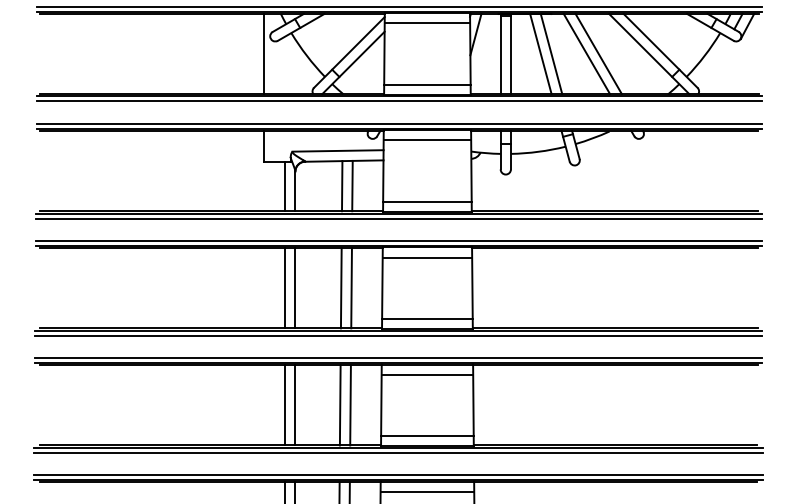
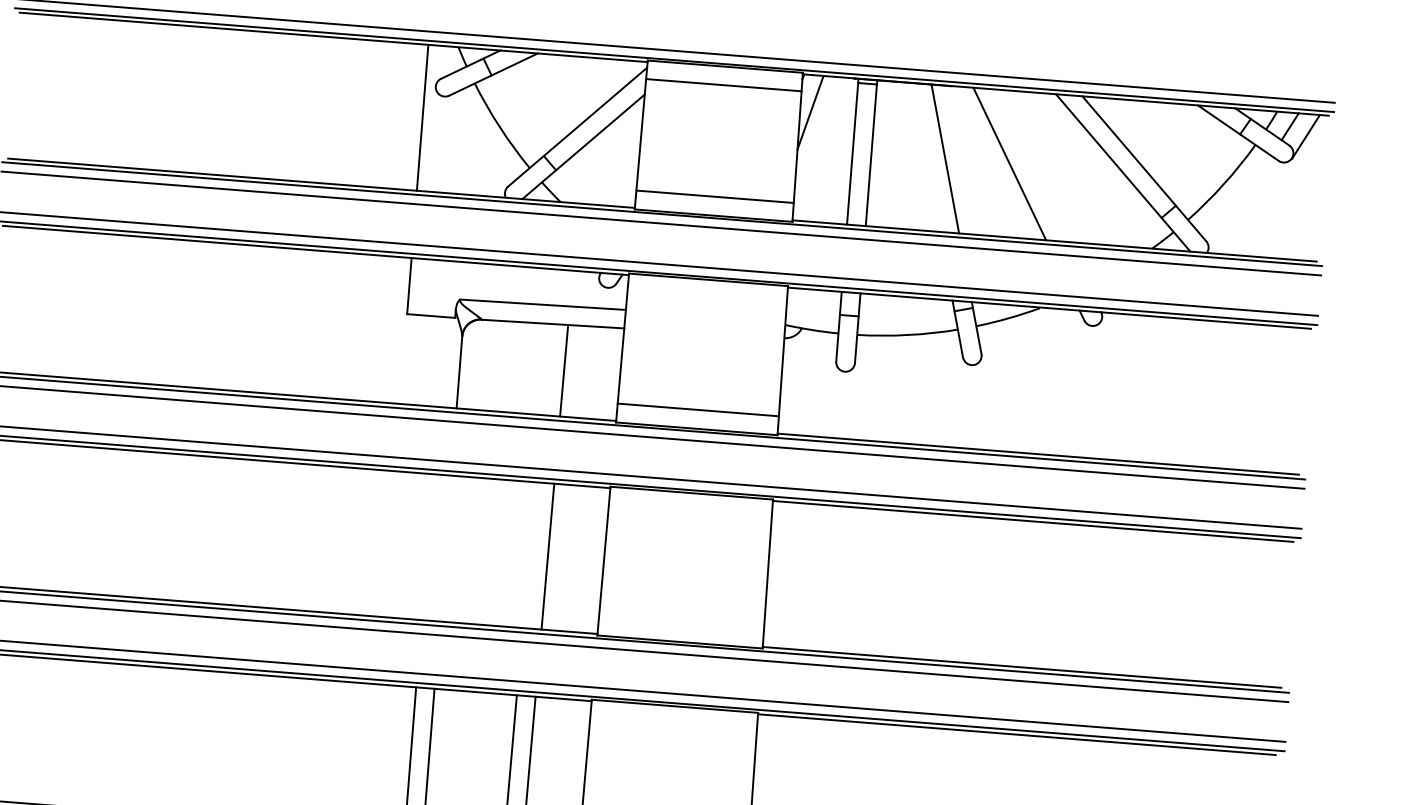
line: (598, 53) -> (1030, 164), removed
line: (540, 54) -> (925, 158), removed
line: (427, 140) -> (707, 298), removed
line: (285, 186) -> (442, 361), removed
line: (342, 186) -> (545, 370), removed
line: (427, 257) -> (690, 511), removed
line: (285, 288) -> (427, 547), removed
line: (295, 288) -> (445, 549), removed
line: (340, 288) -> (527, 555), removed
line: (427, 318) -> (681, 622), removed
line: (427, 374) -> (673, 724), removed

